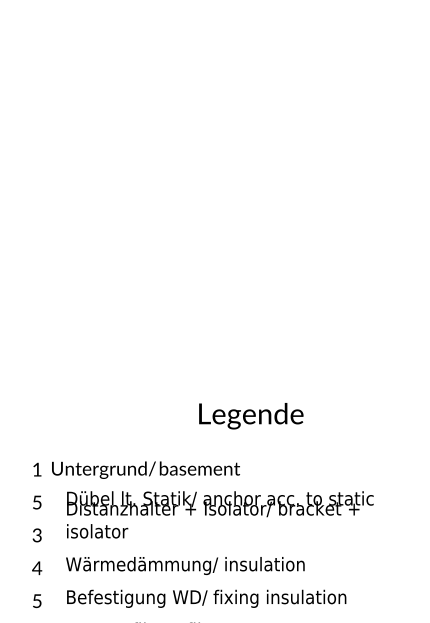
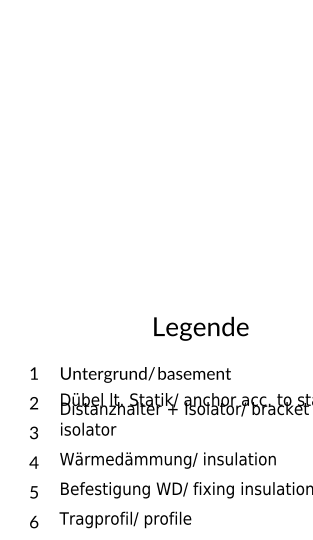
text: (251, 416) -> (201, 329), moved
text: (145, 469) -> (145, 374), moved
text: (36, 502) -> (33, 403), 5 -> 2

